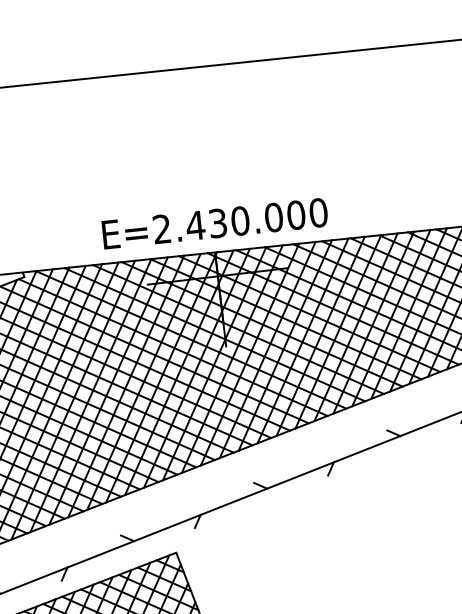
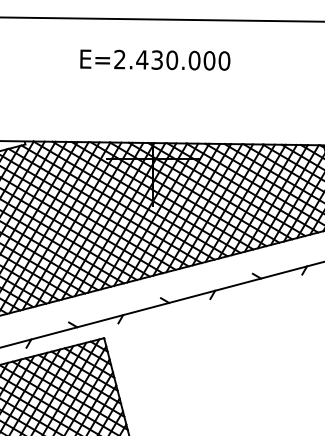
text: (215, 222) -> (155, 59), moved

